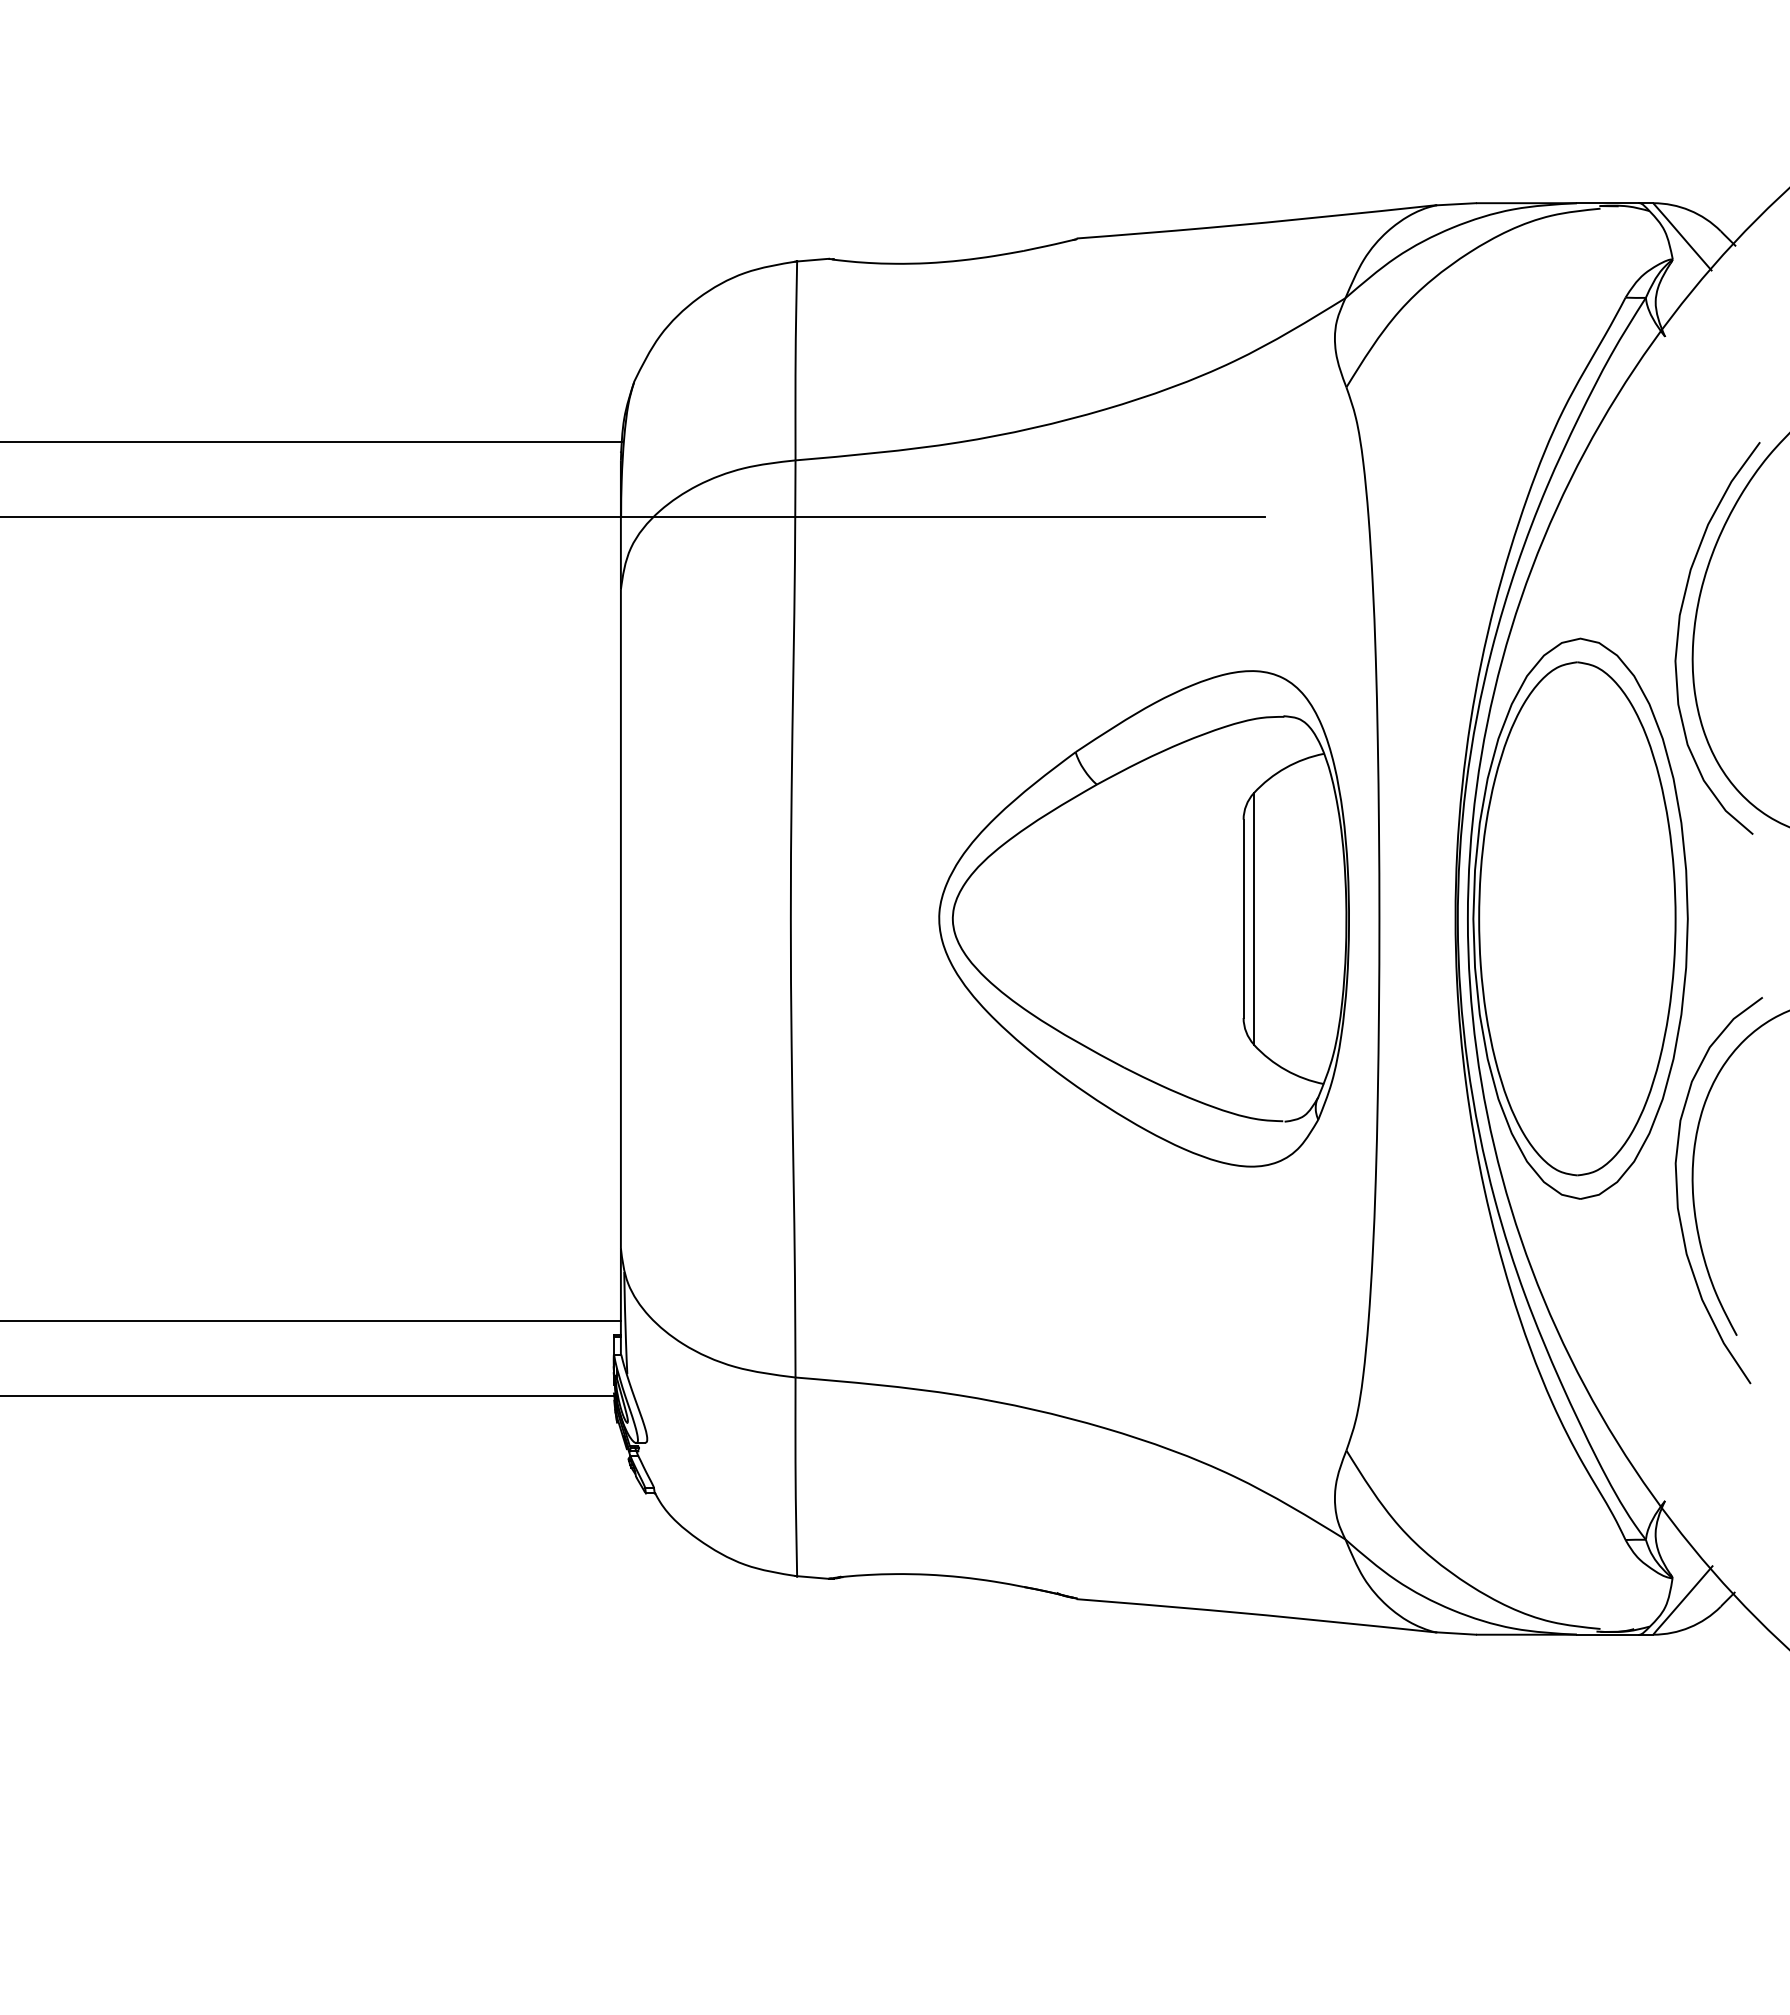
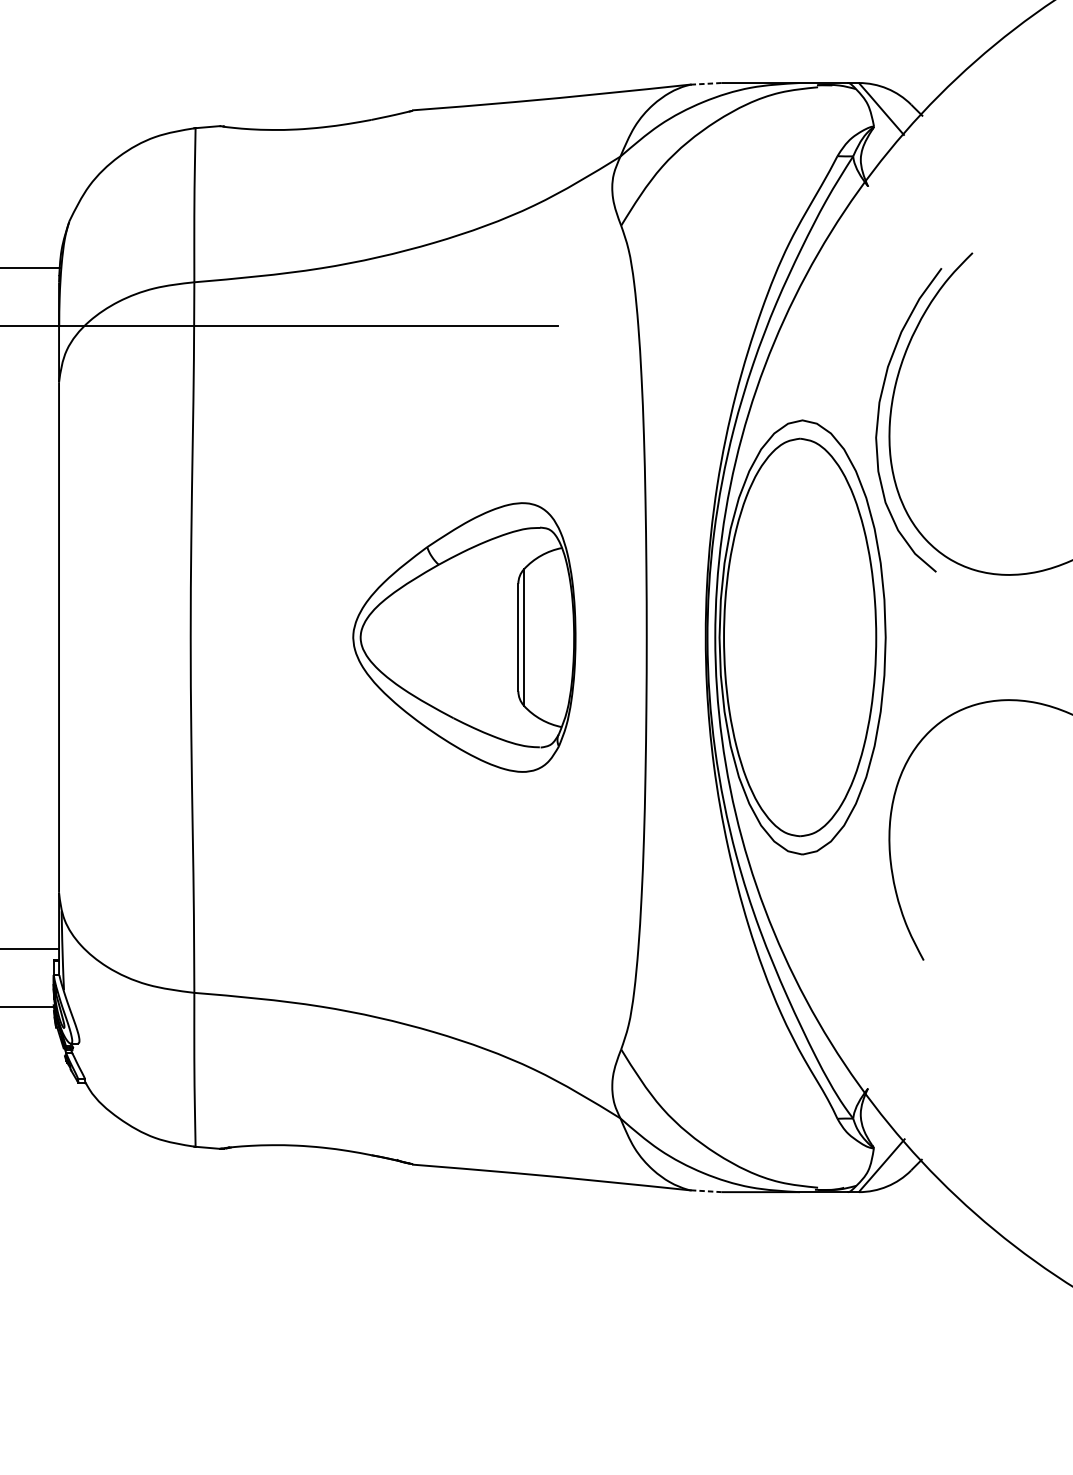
line: (1456, 204) -> (706, 84), solid -> dashed
part: (1143, 918) -> (463, 637), size x0.7
curve: (1678, 1194) -> (878, 851), removed
line: (1456, 1633) -> (706, 1191), solid -> dashed

